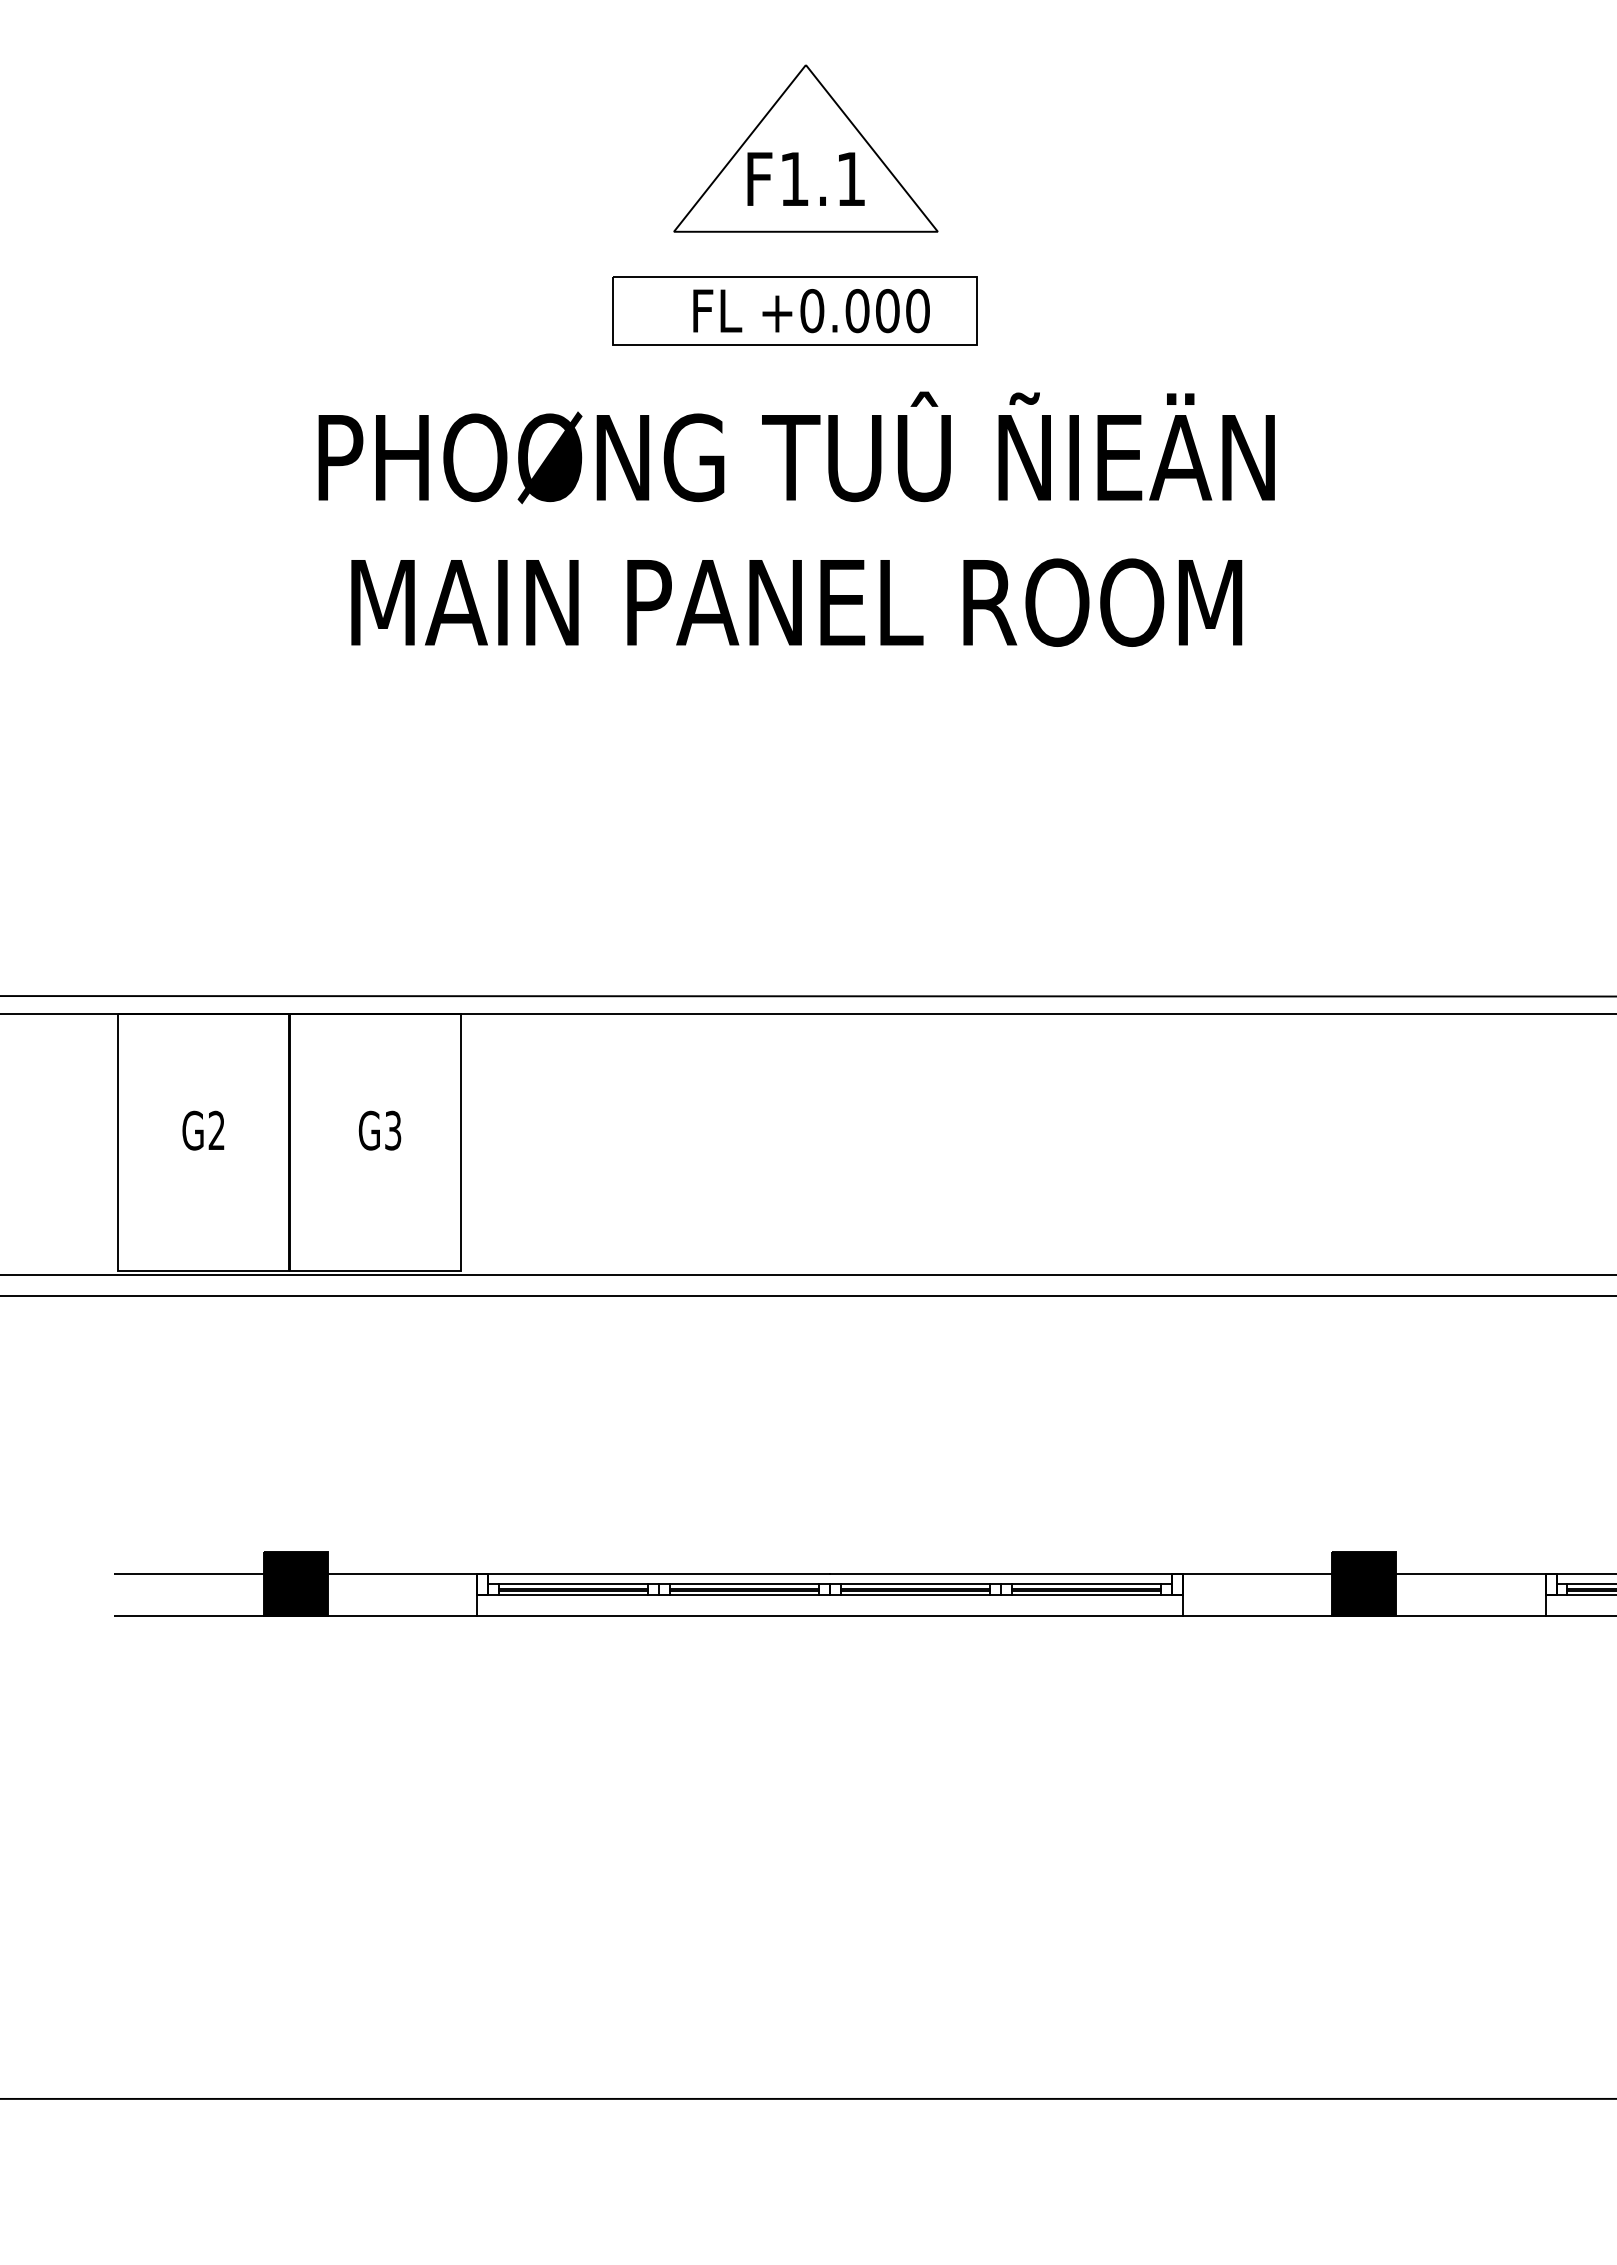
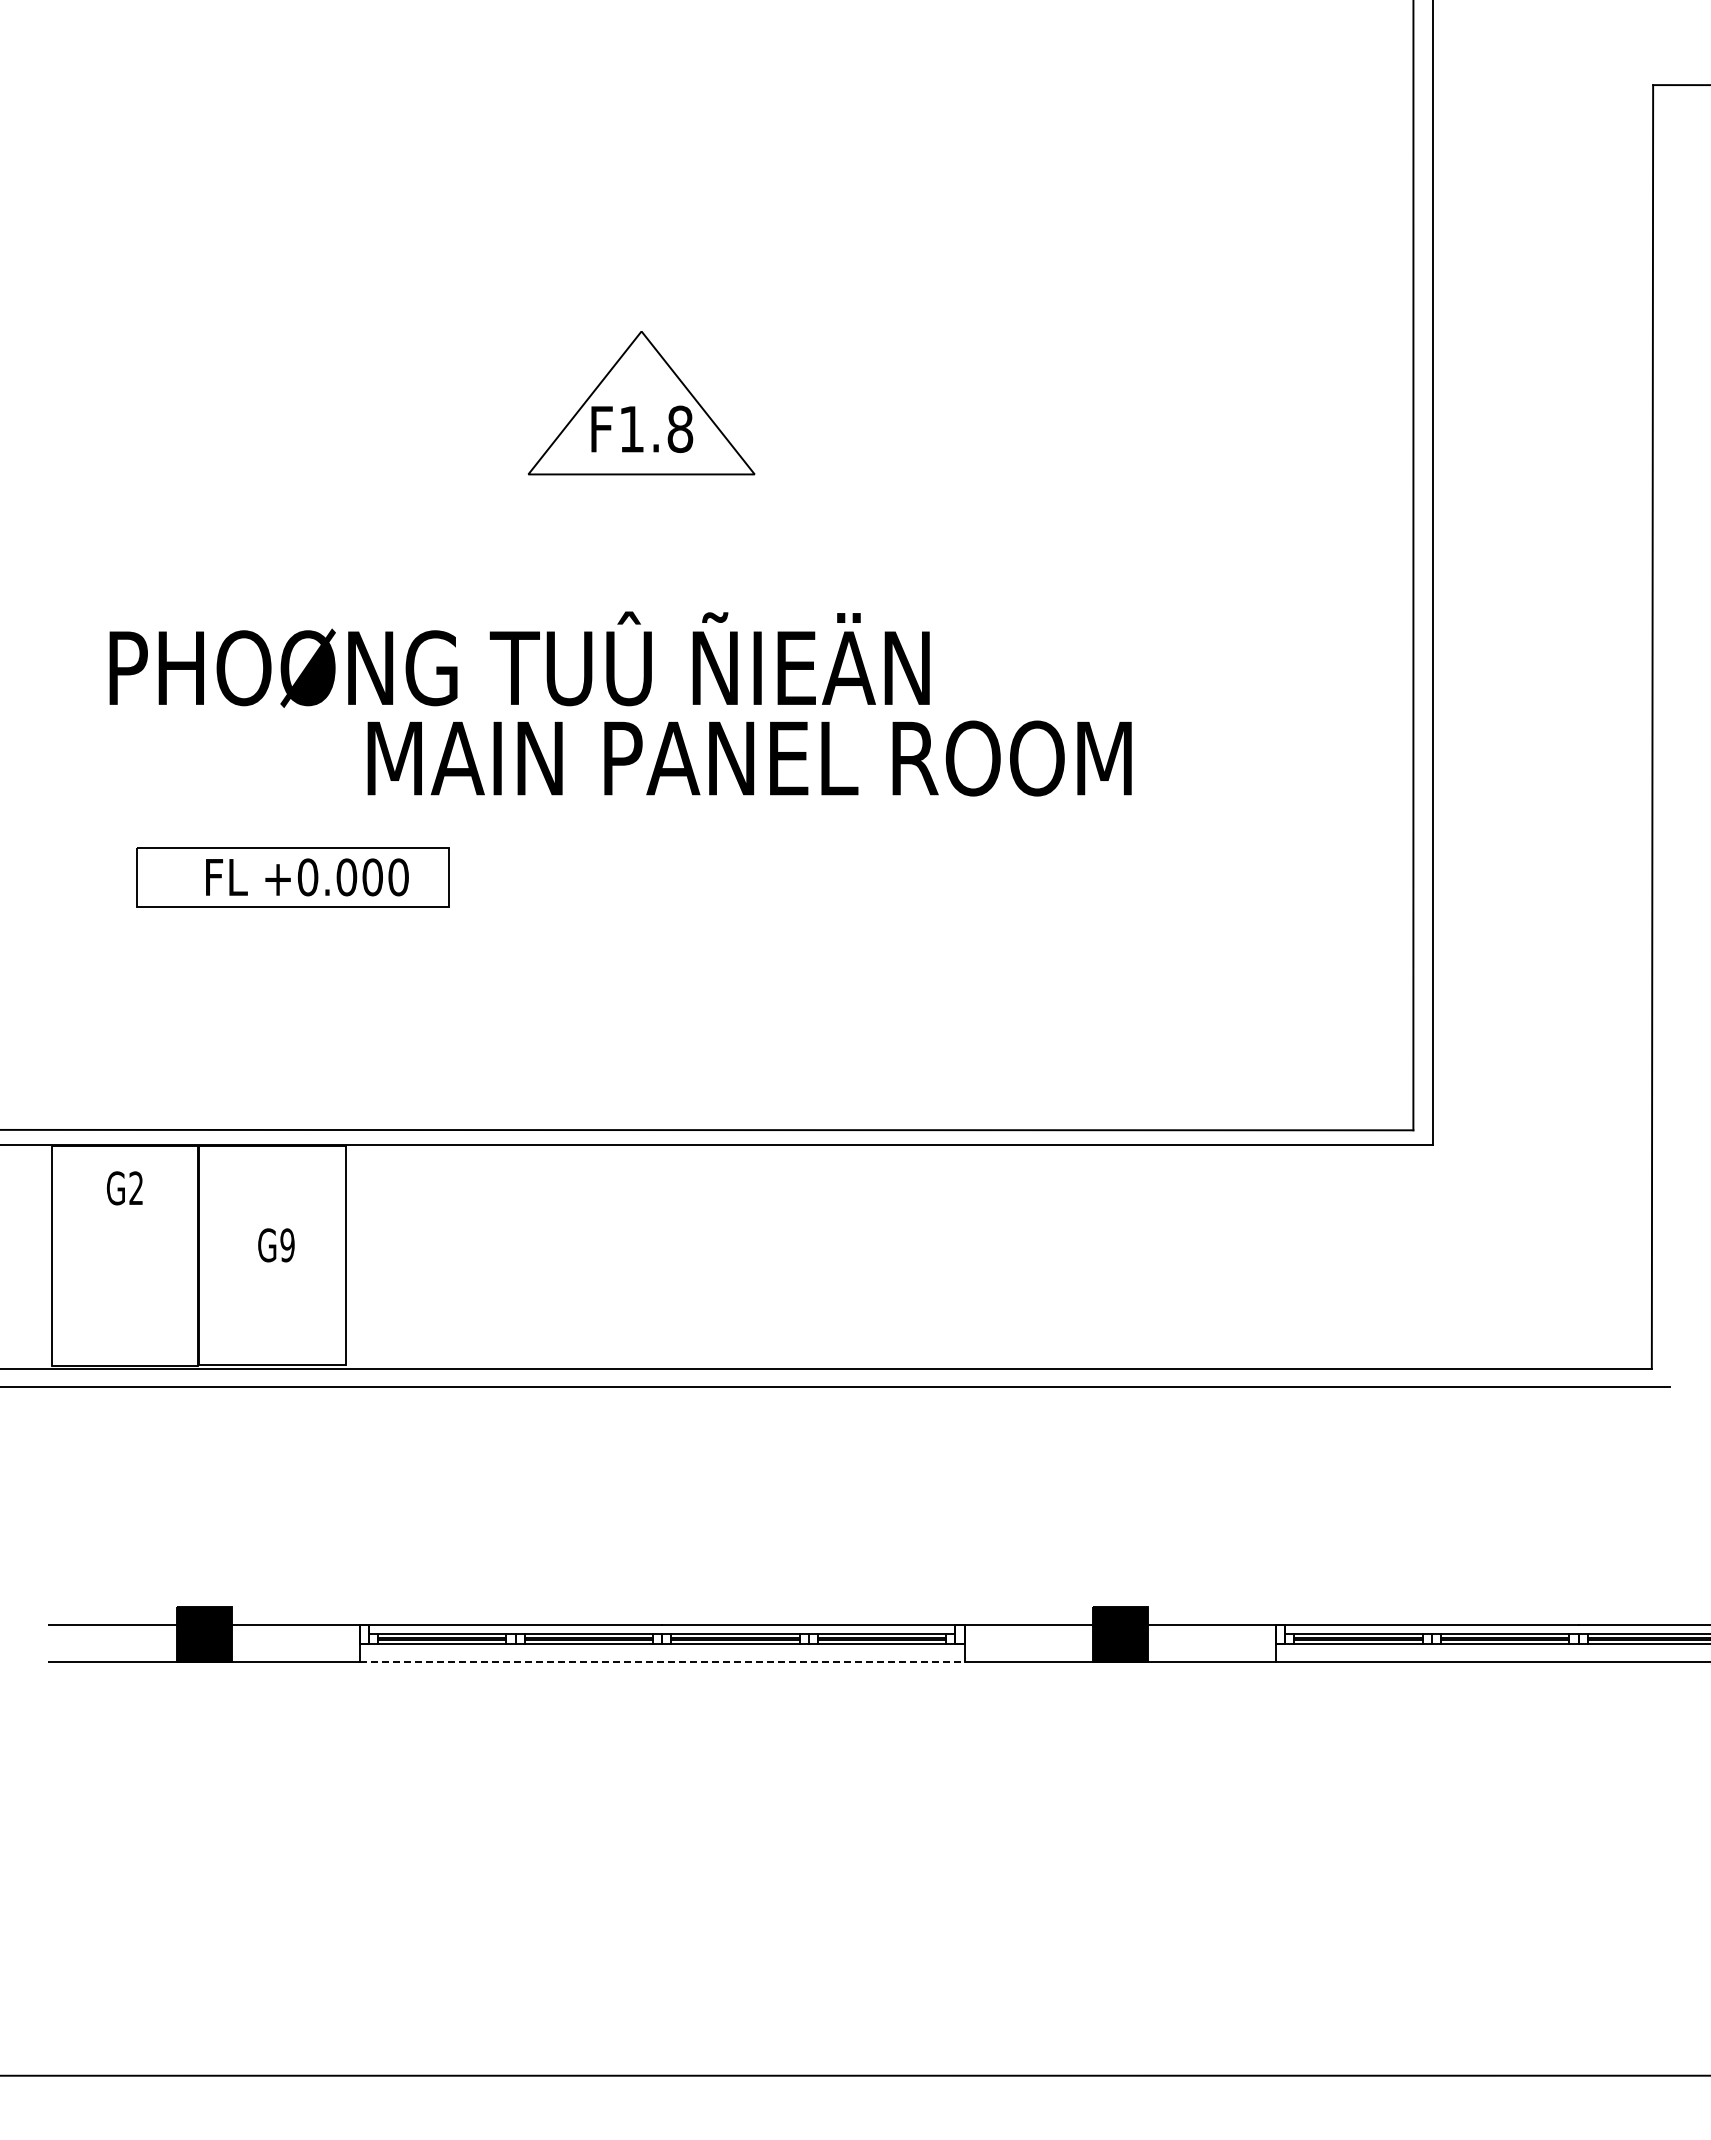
text: (851, 179) -> (680, 429), F1.1 -> F1.8
part: (794, 311) -> (292, 877), moved
text: (796, 447) -> (519, 659), moved
text: (796, 602) -> (749, 758), moved
text: (203, 1130) -> (124, 1188), moved
text: (393, 1130) -> (287, 1245), G3 -> G9
line: (830, 1615) -> (662, 1661), solid -> dashed

